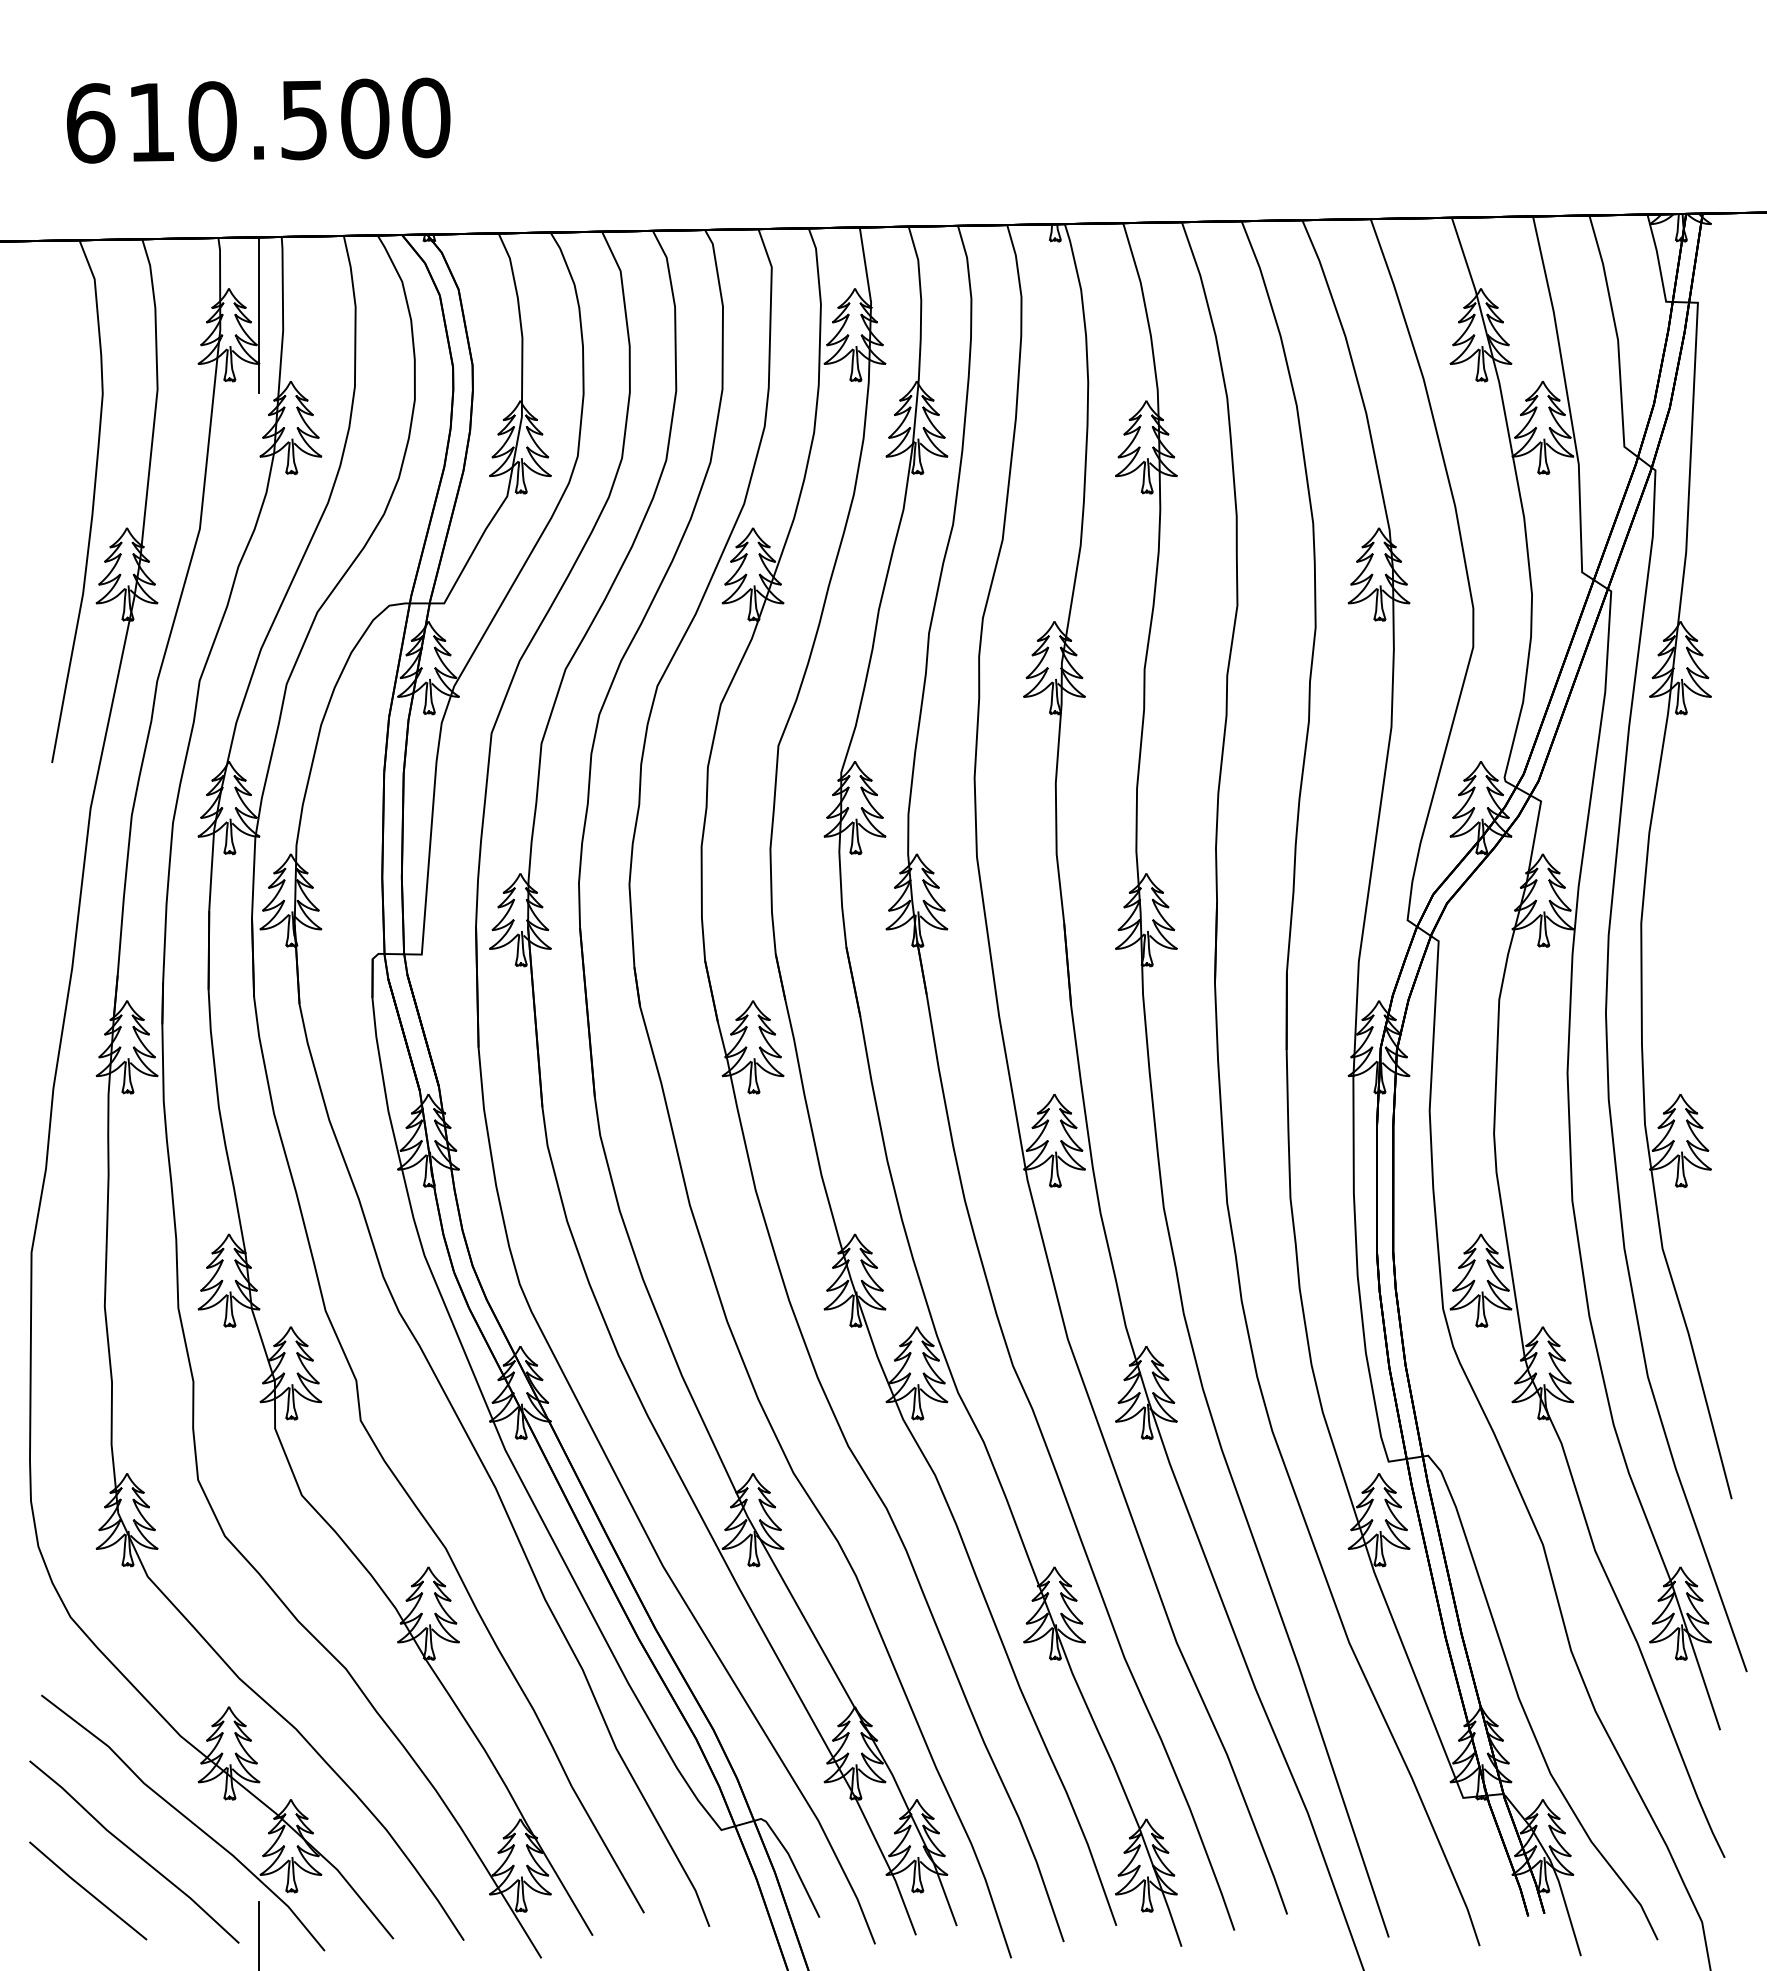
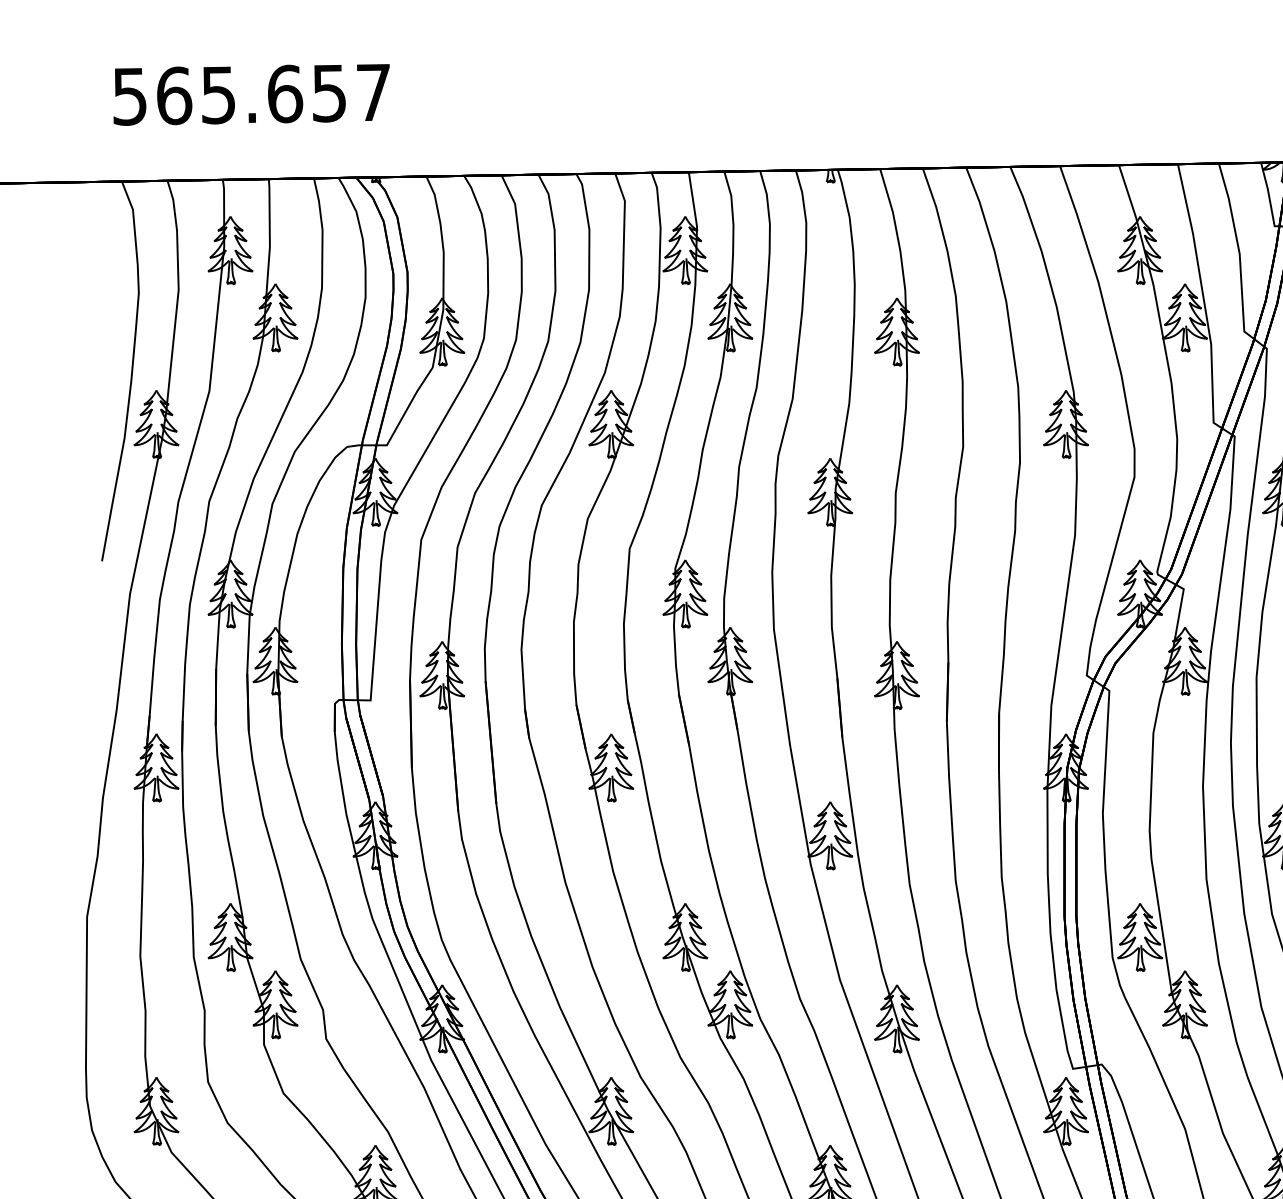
text: (258, 120) -> (251, 94), 610.500 -> 565.657
line: (259, 314) -> (252, 235), removed

